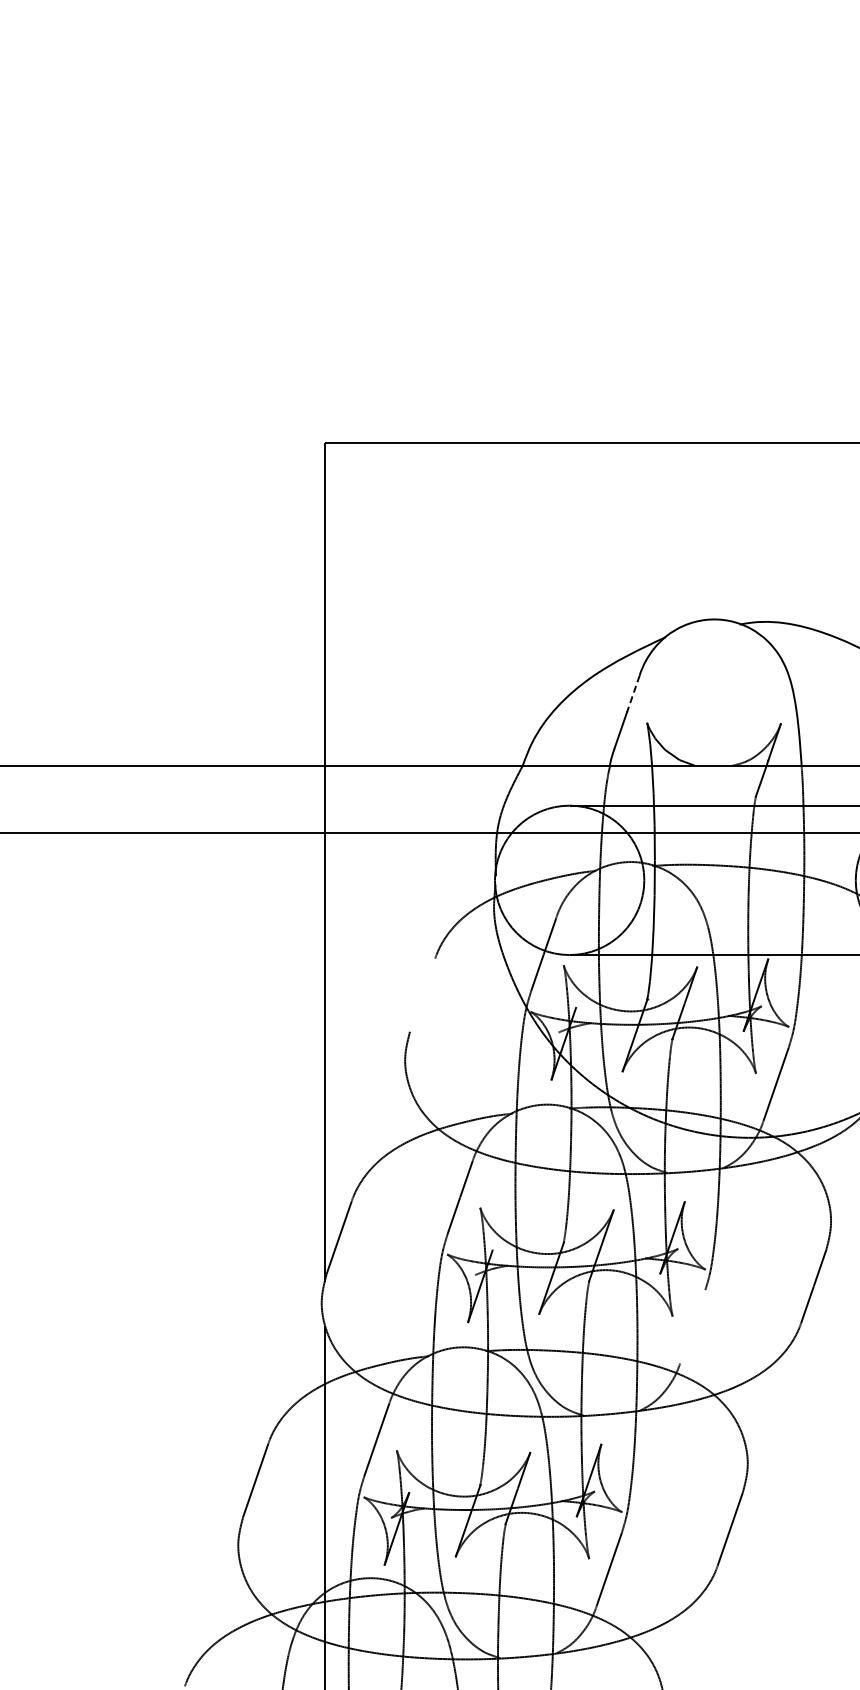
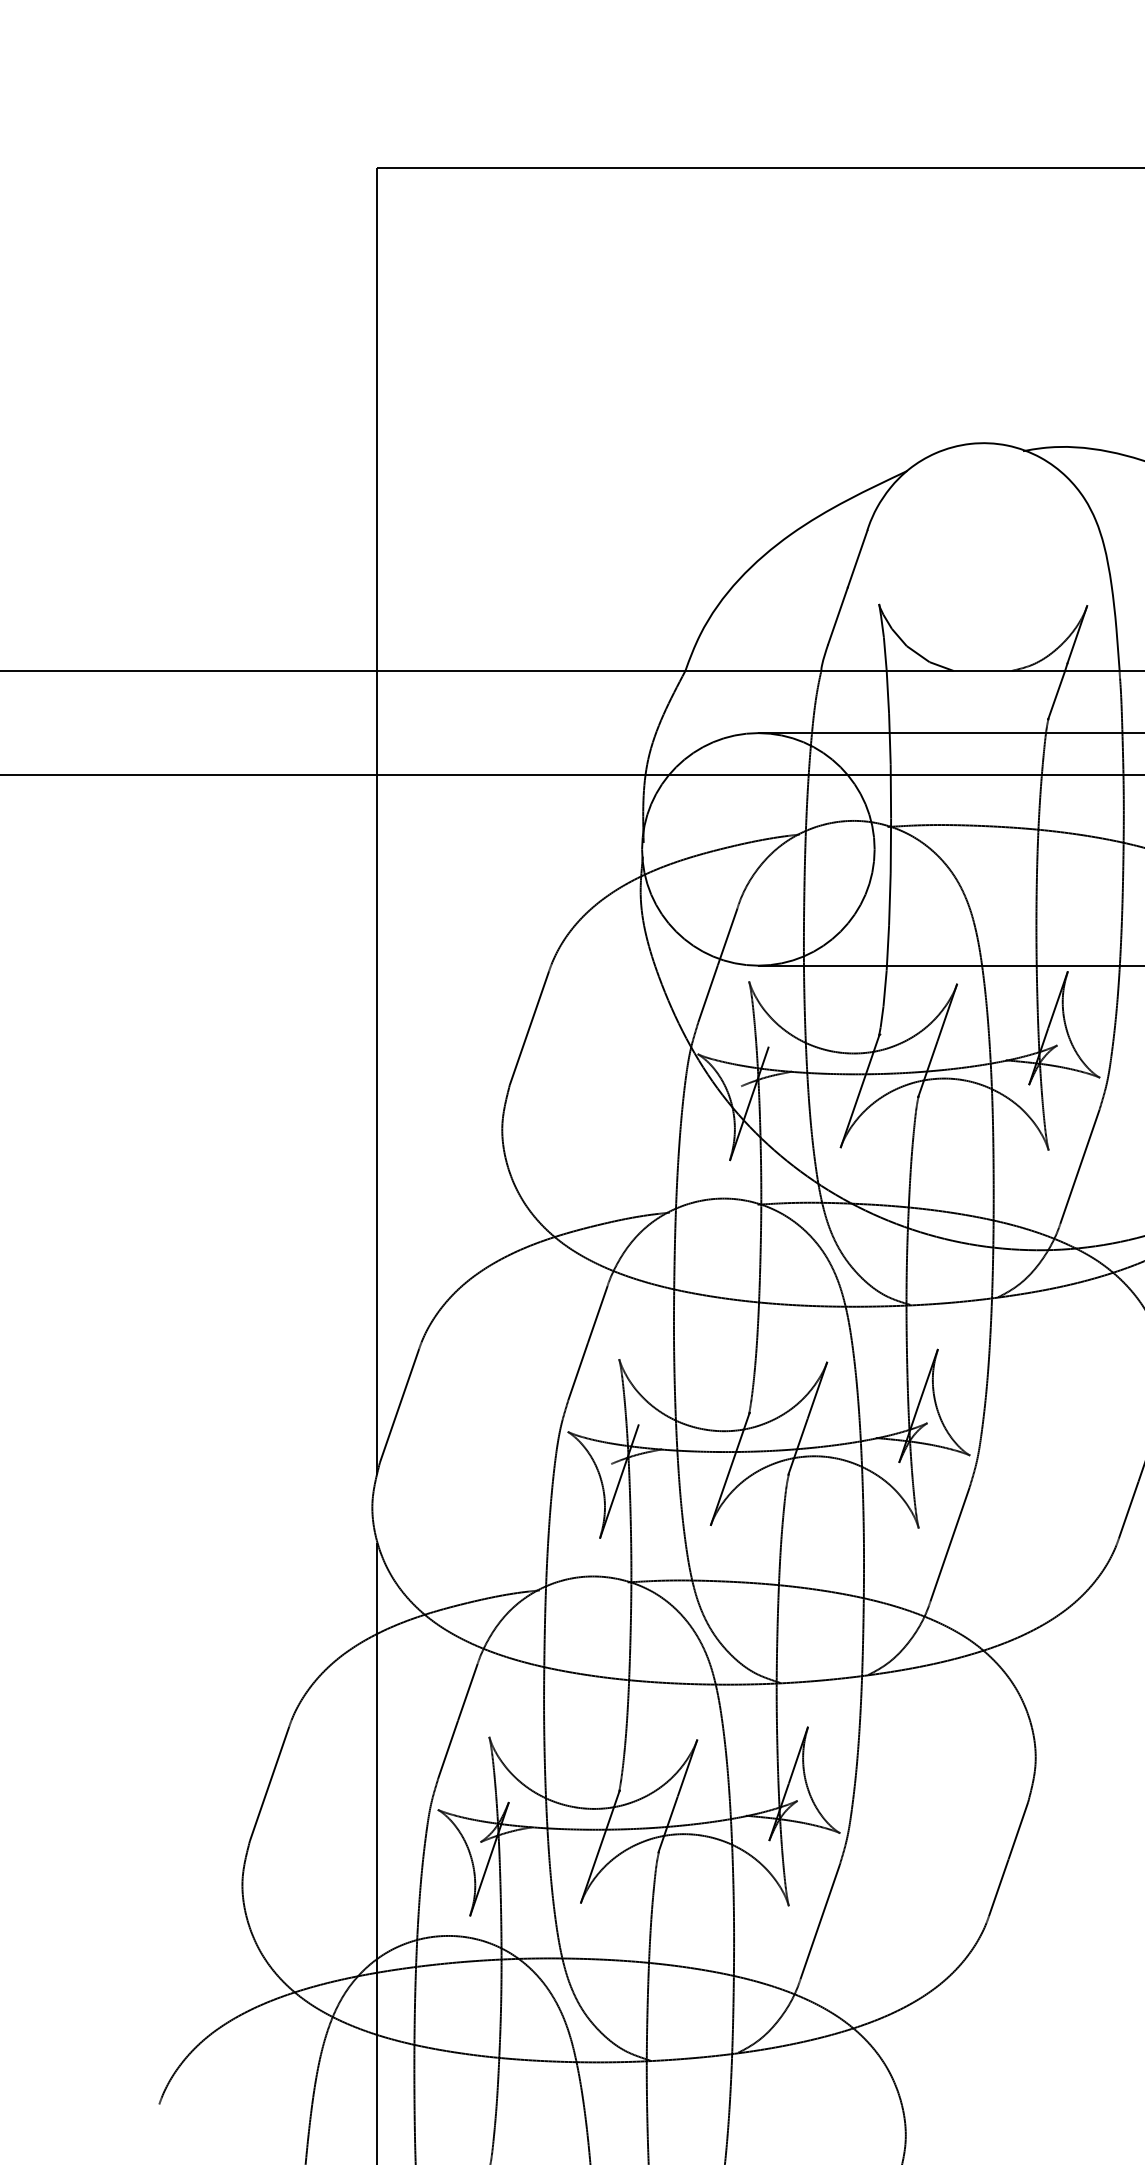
line: (633, 694) -> (857, 560), dashed -> solid
line: (422, 994) -> (529, 1027), added
line: (692, 1326) -> (949, 1544), added

